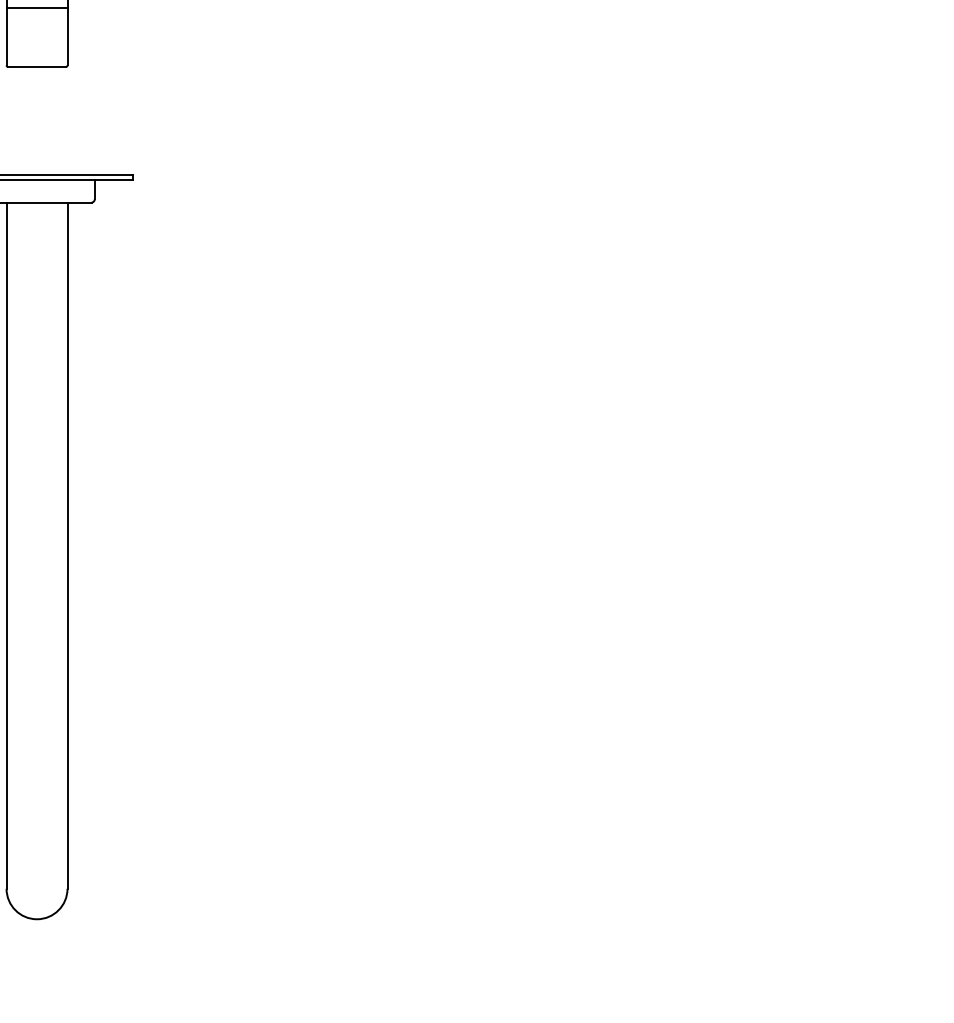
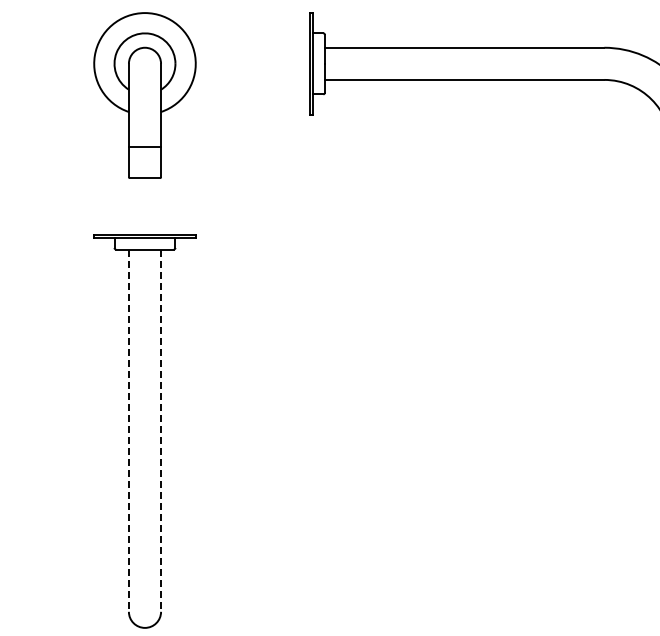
line: (5, 547) -> (128, 431), solid -> dashed
line: (68, 547) -> (161, 431), solid -> dashed

